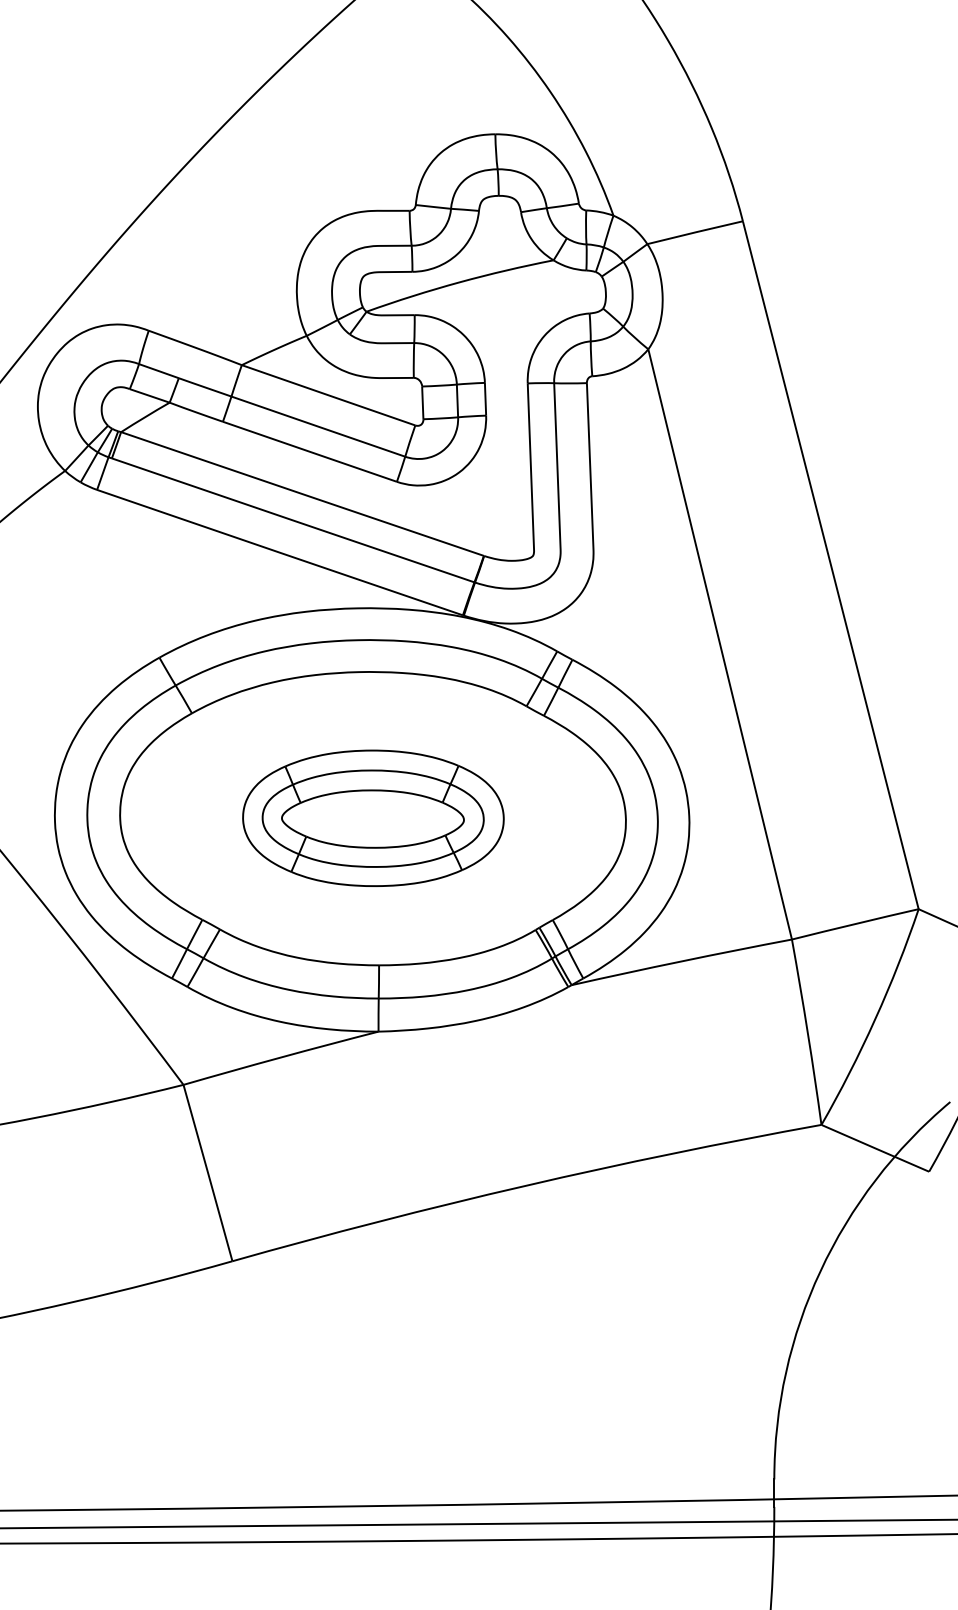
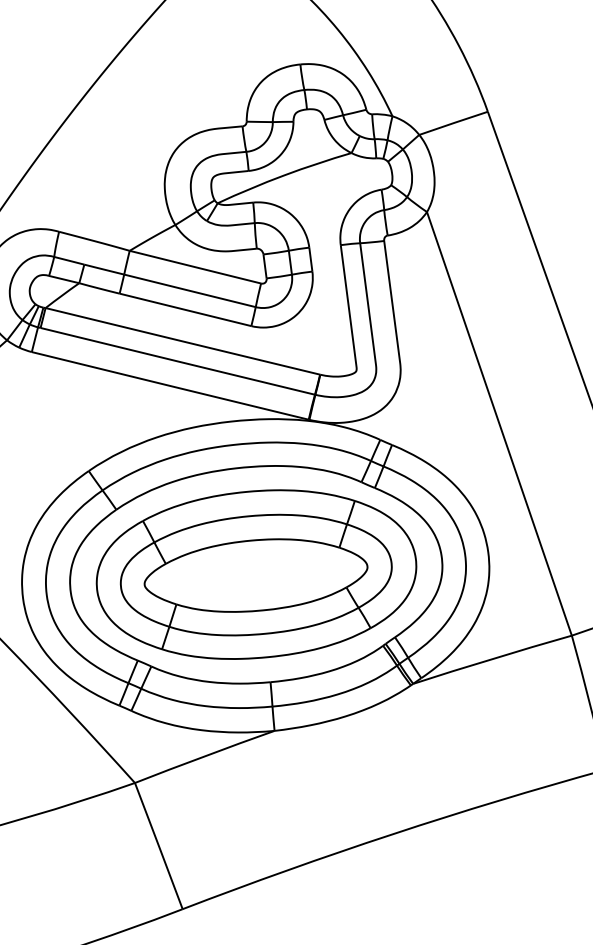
part: (373, 818) -> (256, 574), size x1.67

